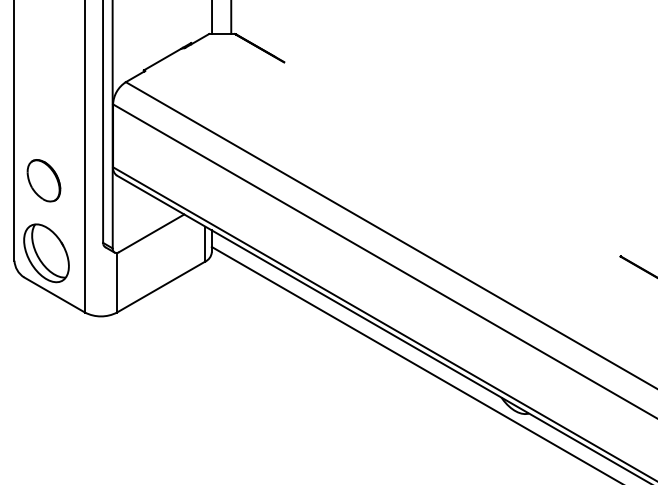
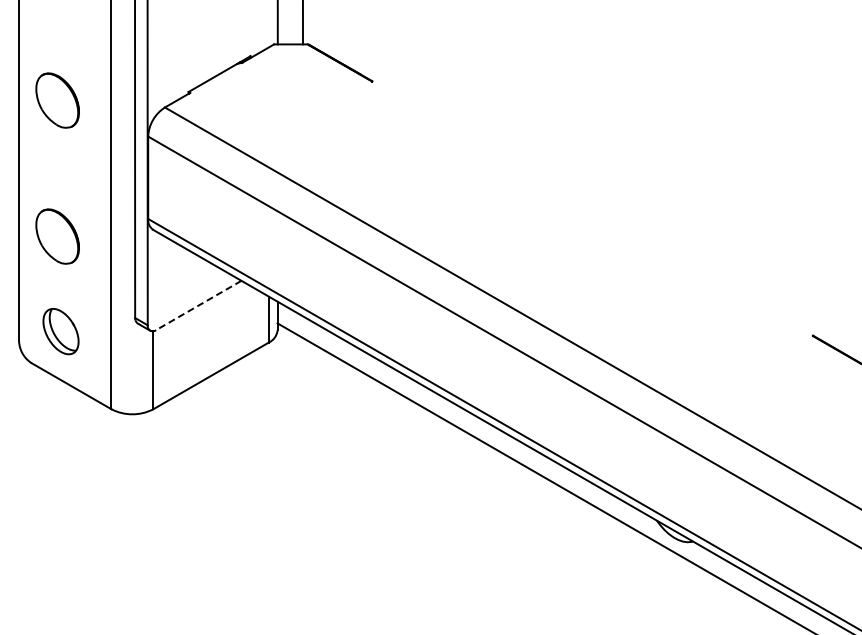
part: (43, 76) -> (57, 100), added
line: (151, 233) -> (198, 305), solid -> dashed
part: (46, 253) -> (60, 331), size x0.6

